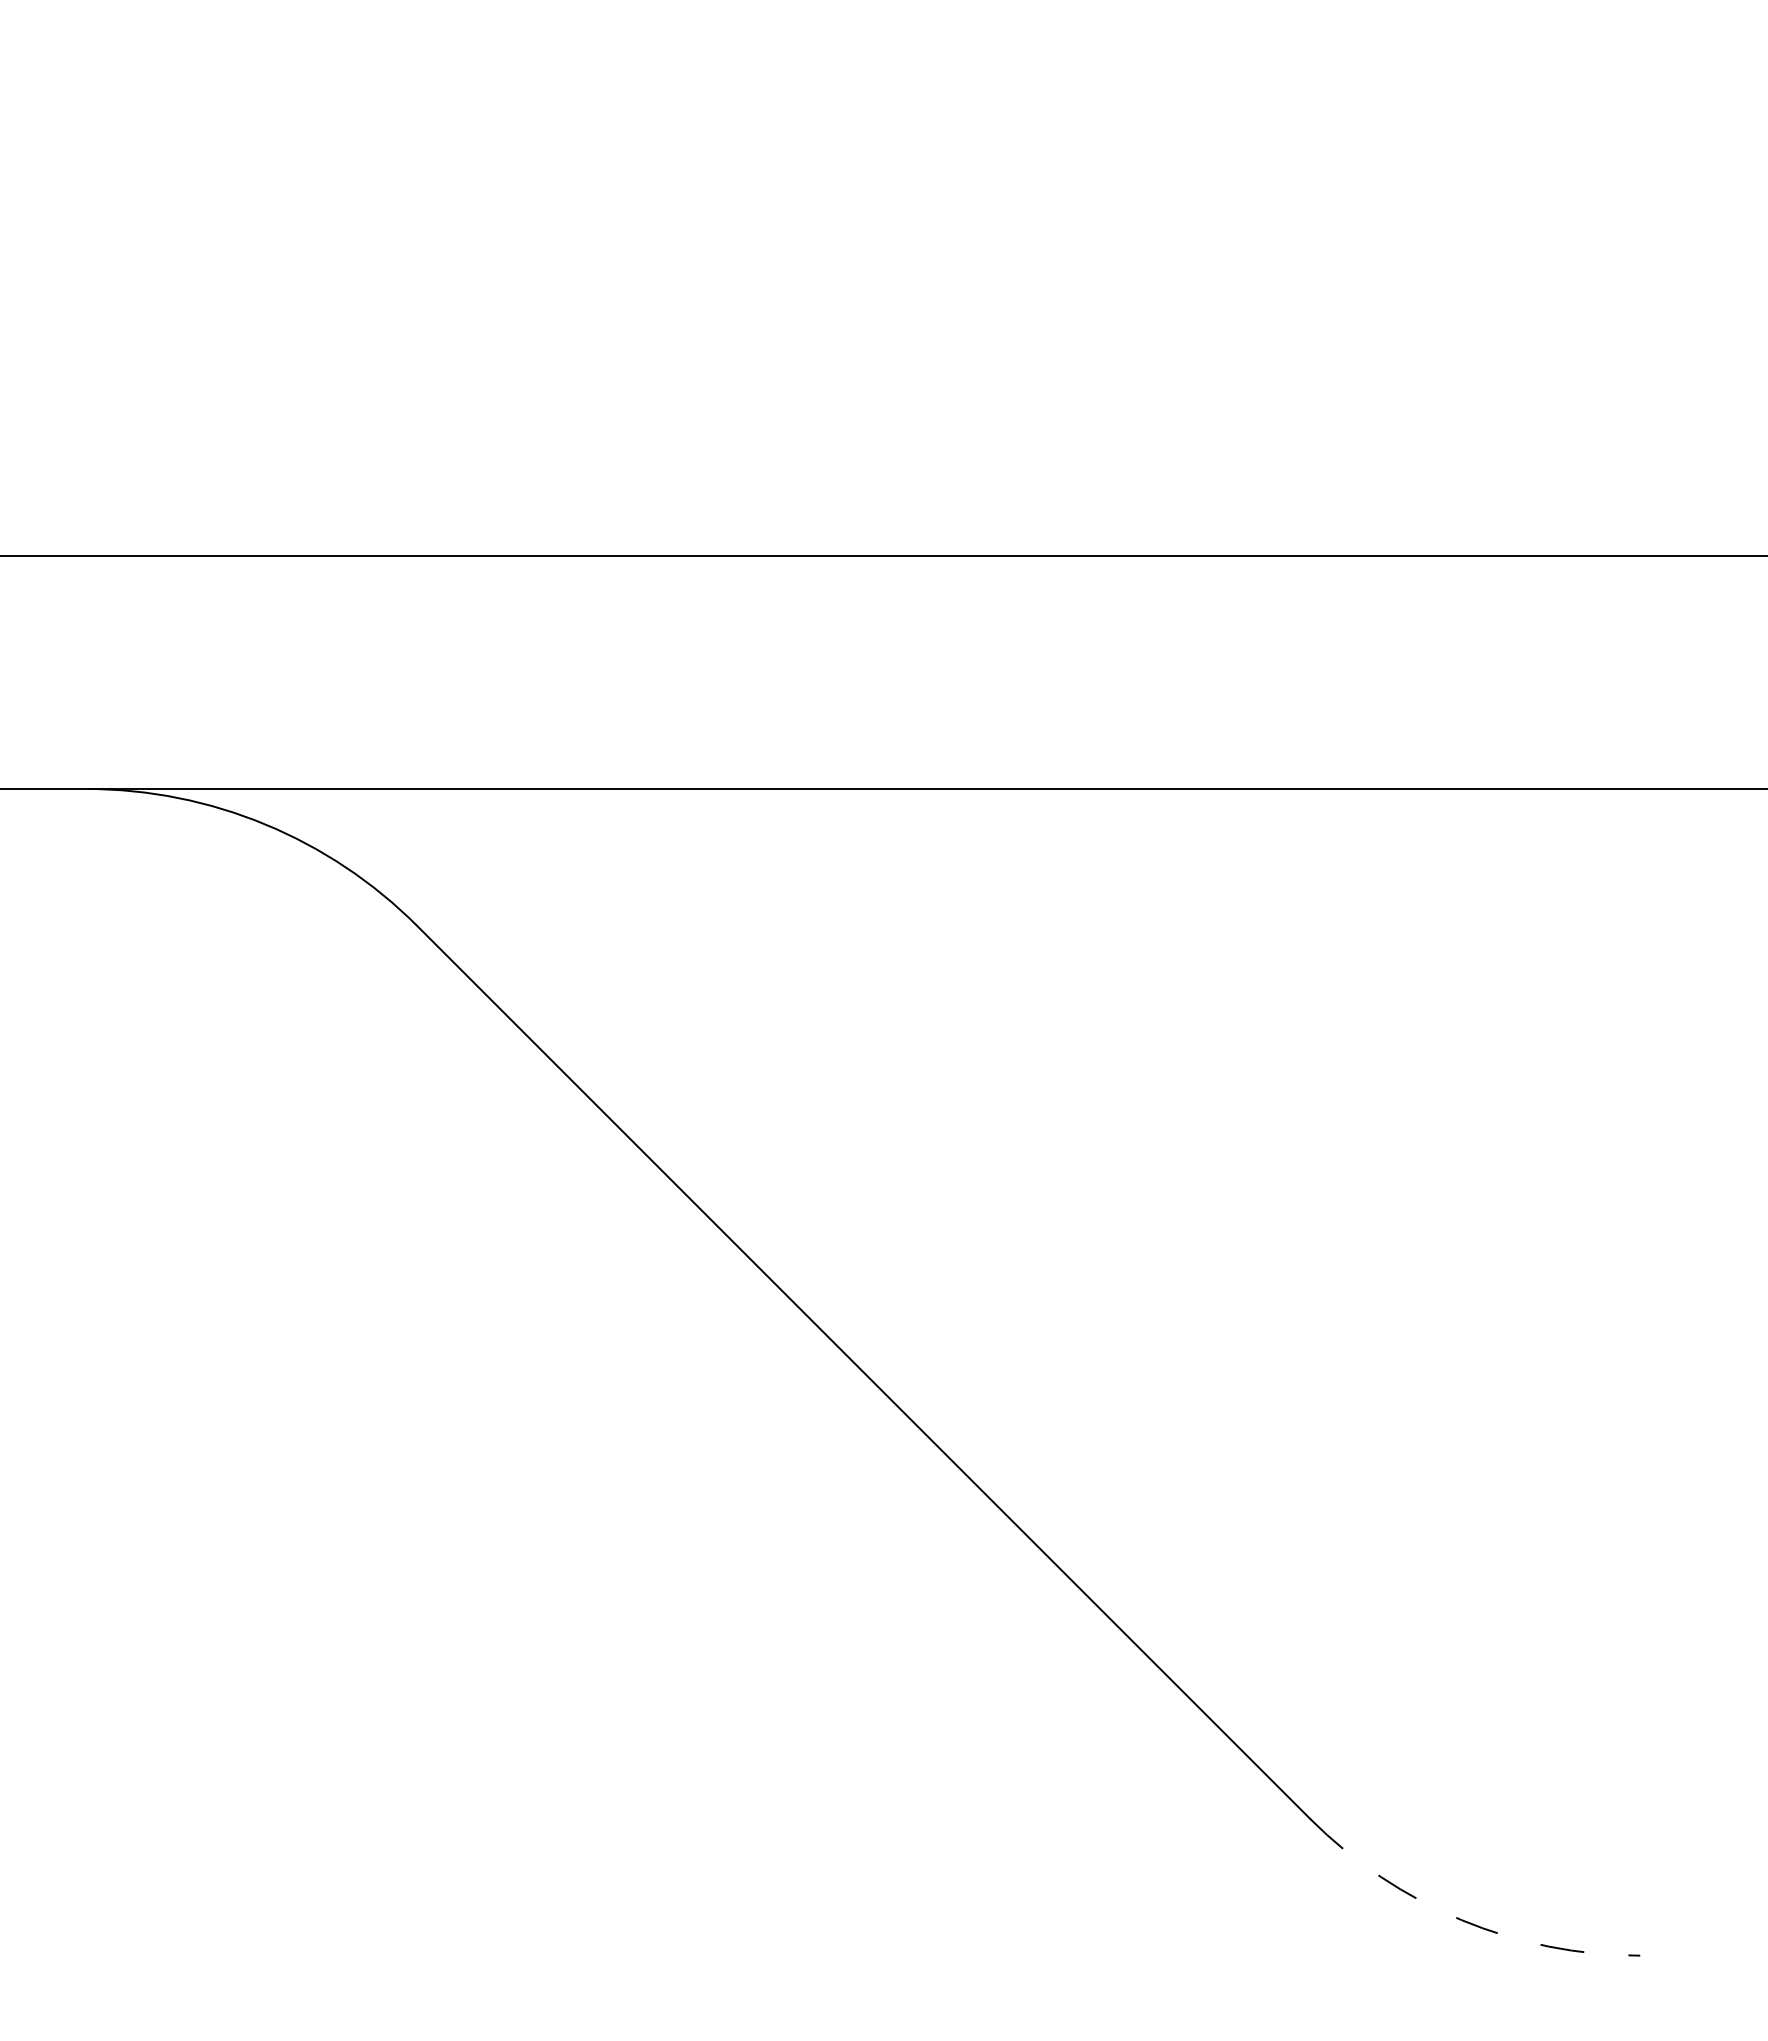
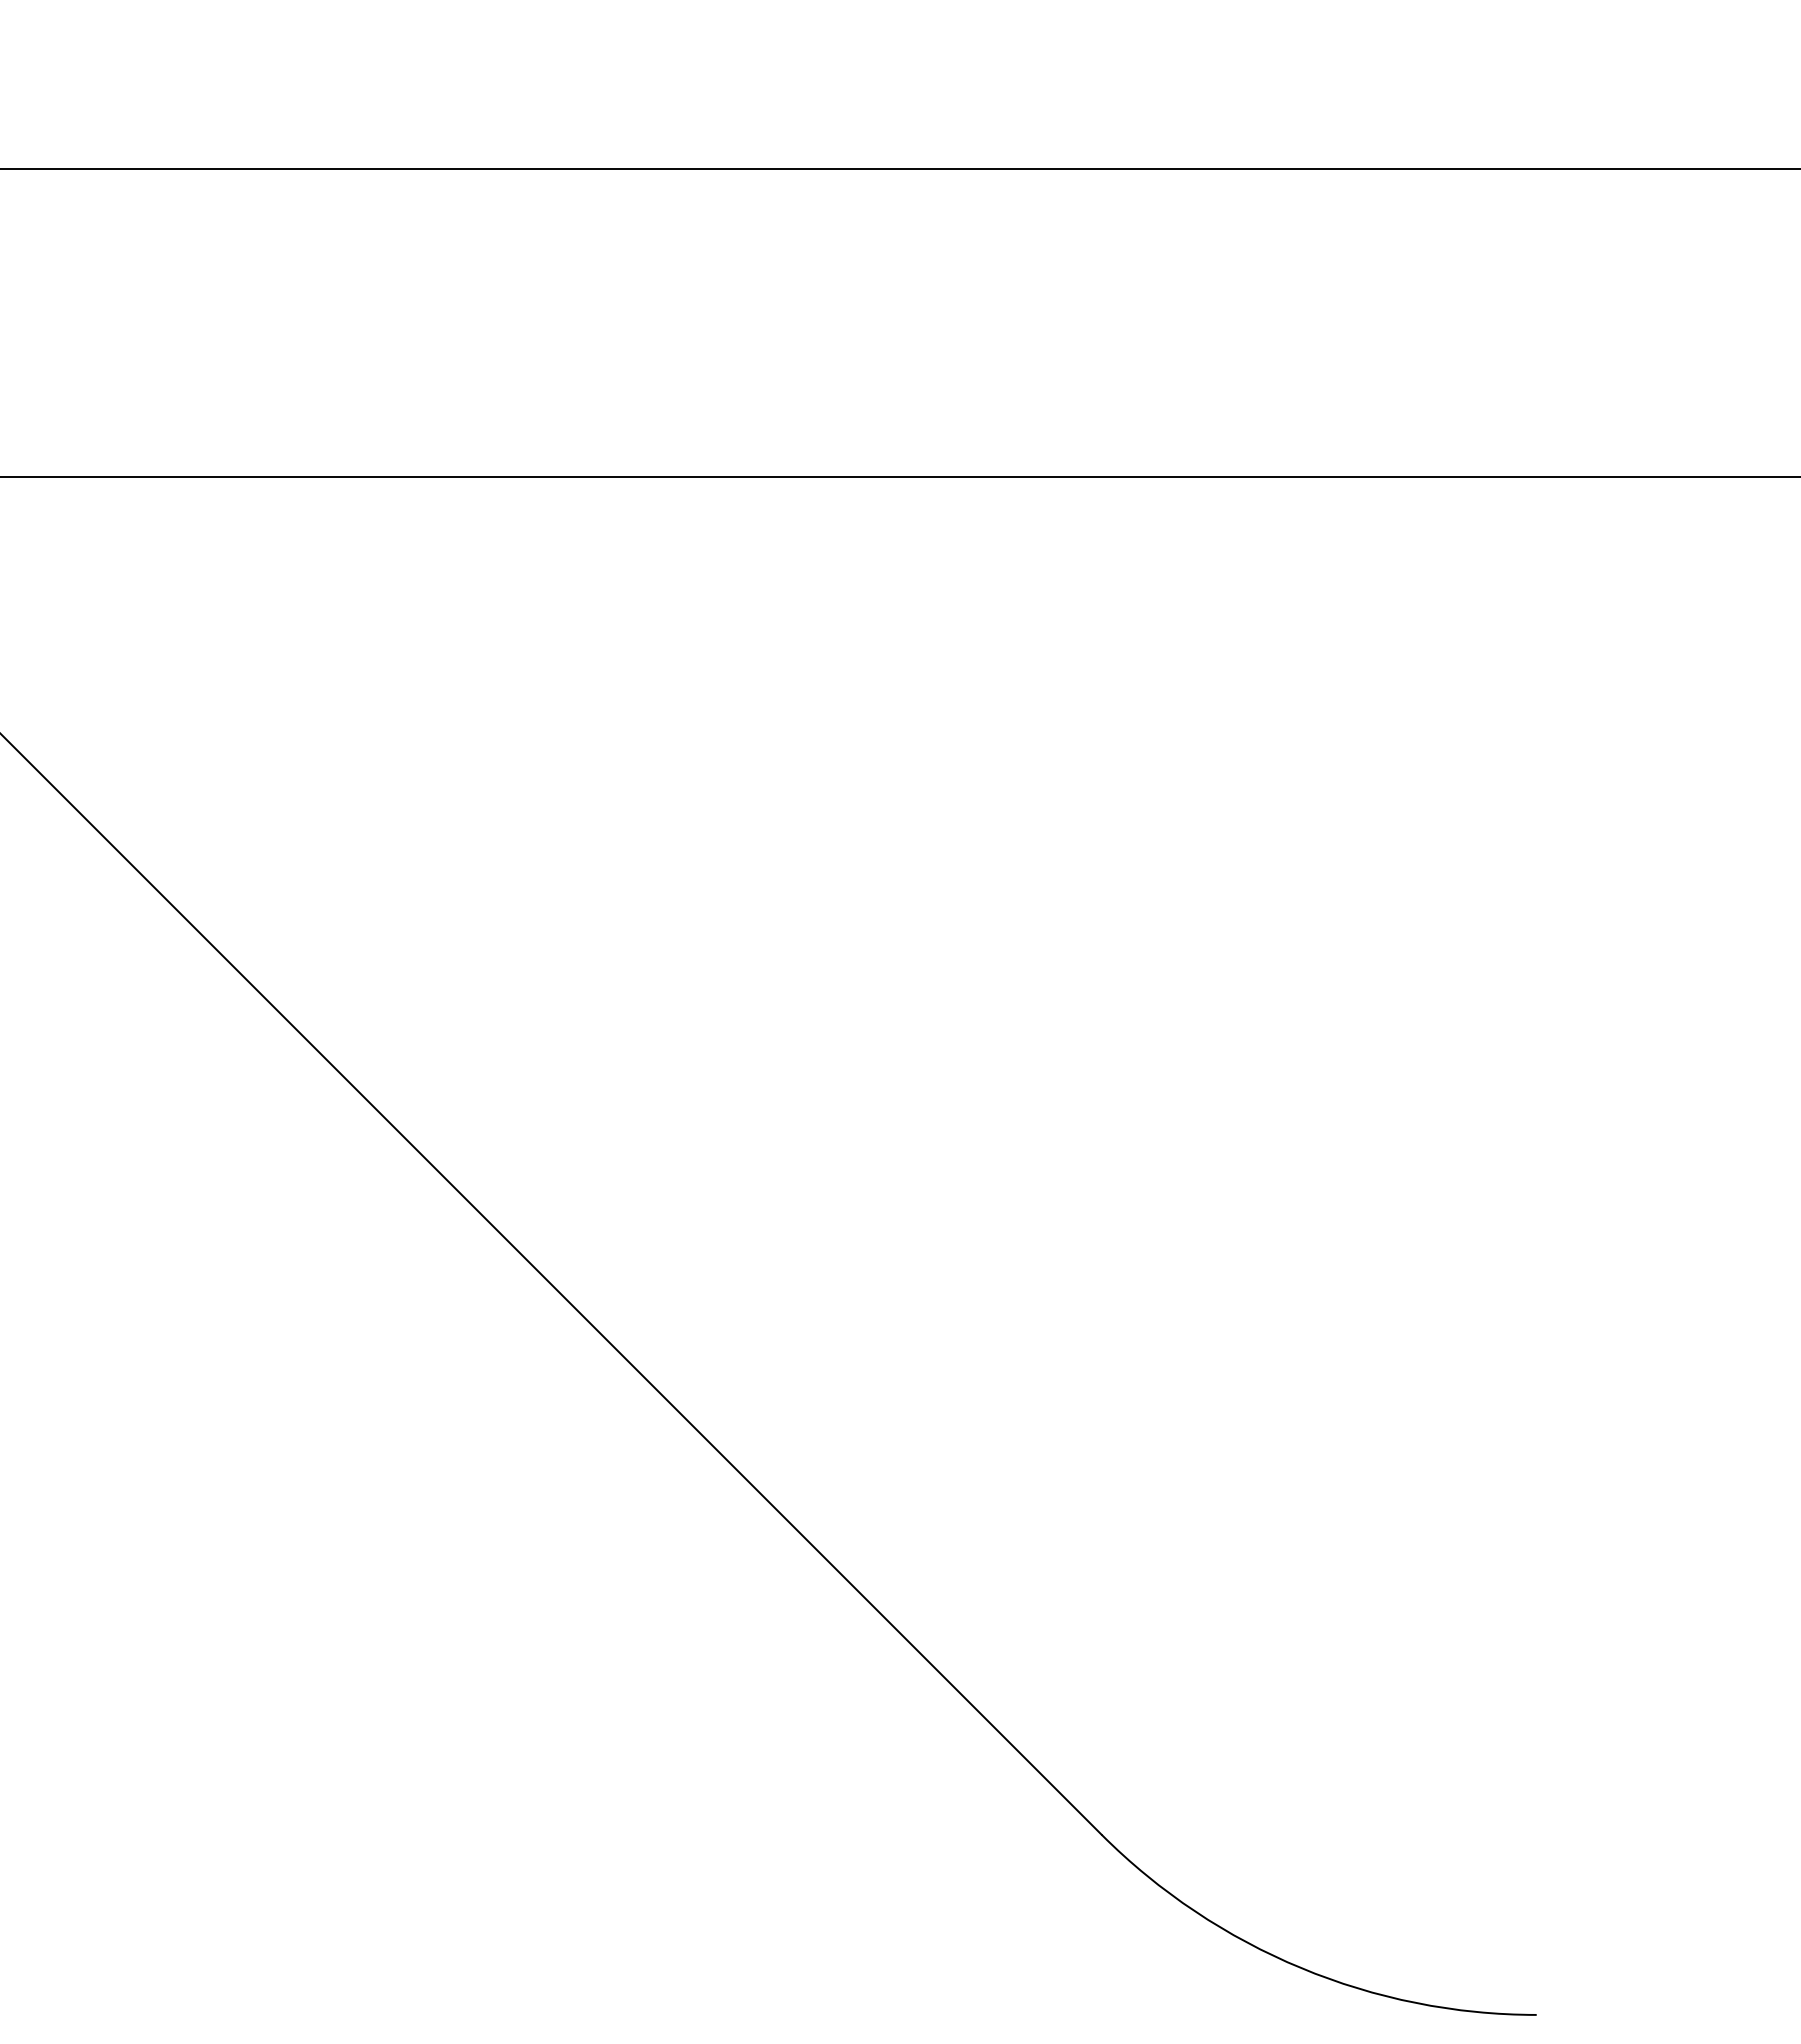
arc: (1461, 1920) -> (1301, 1968), dashed -> solid

